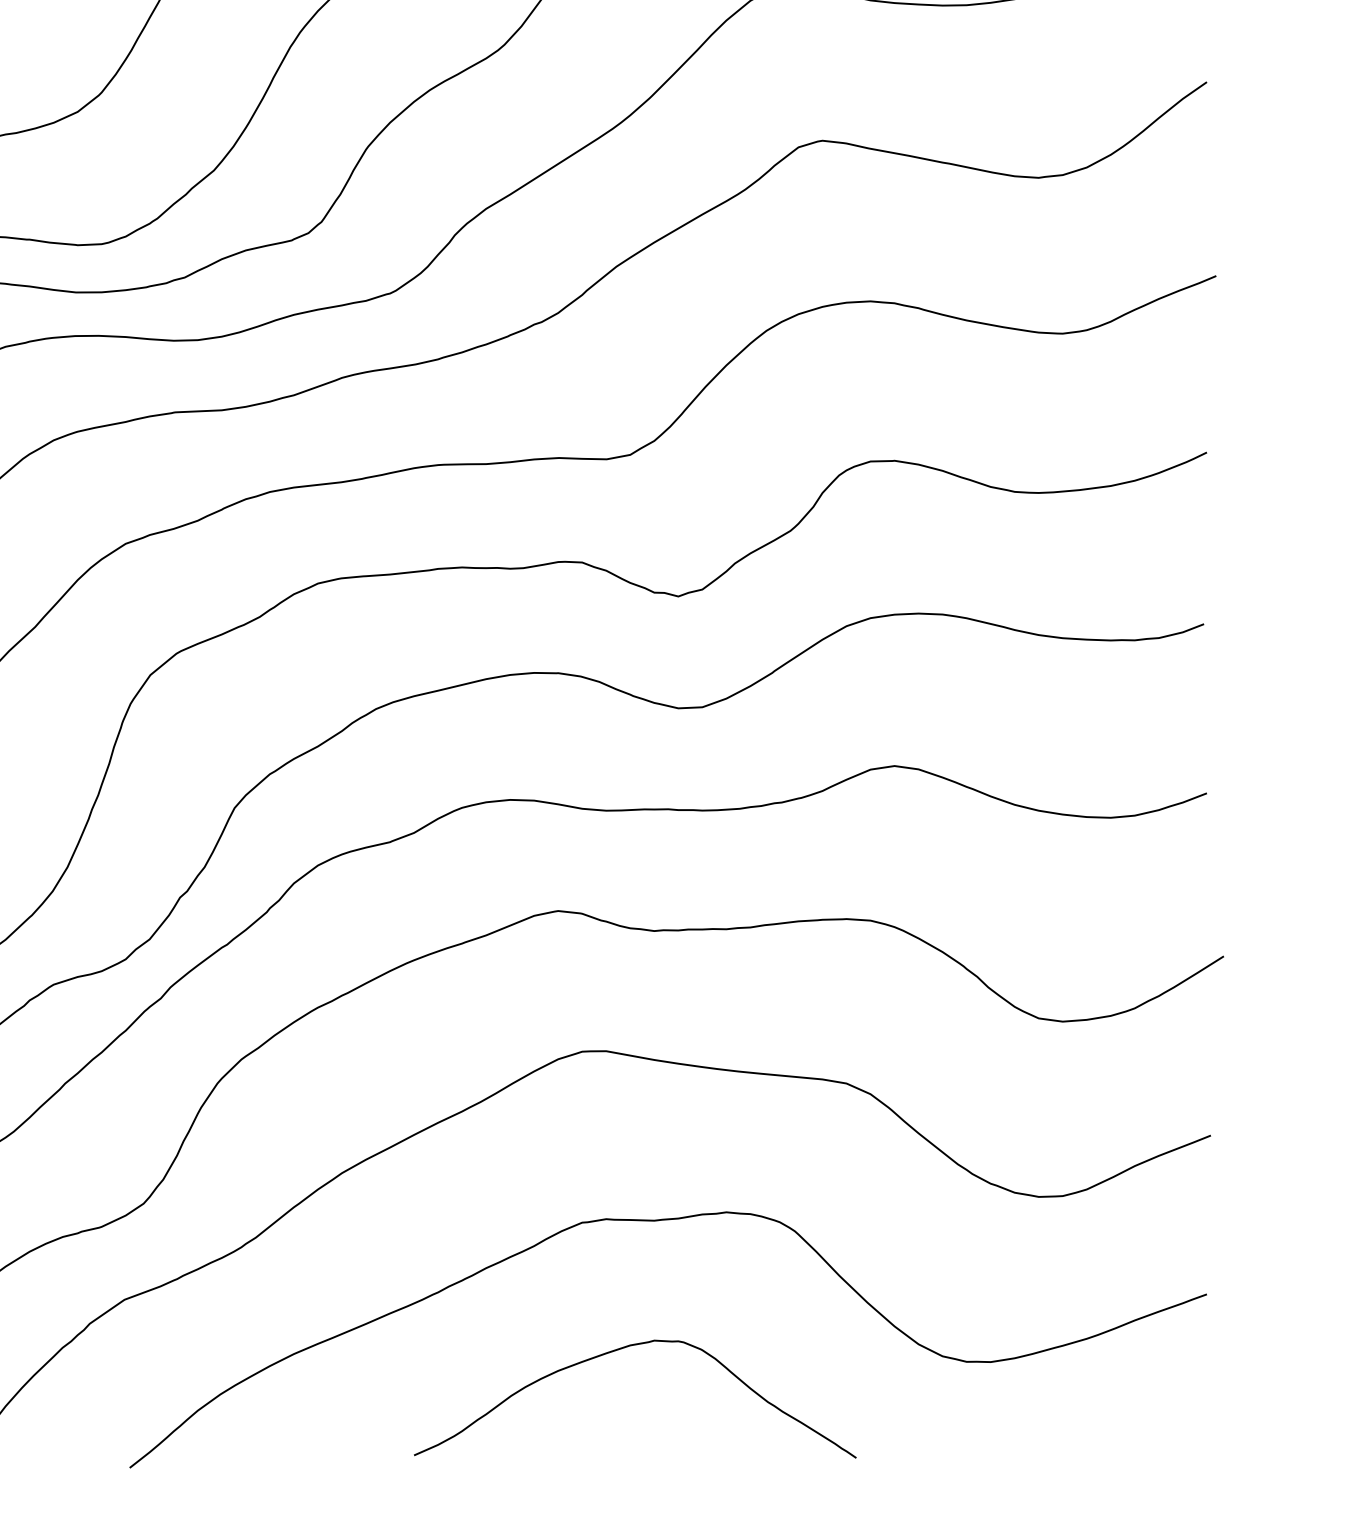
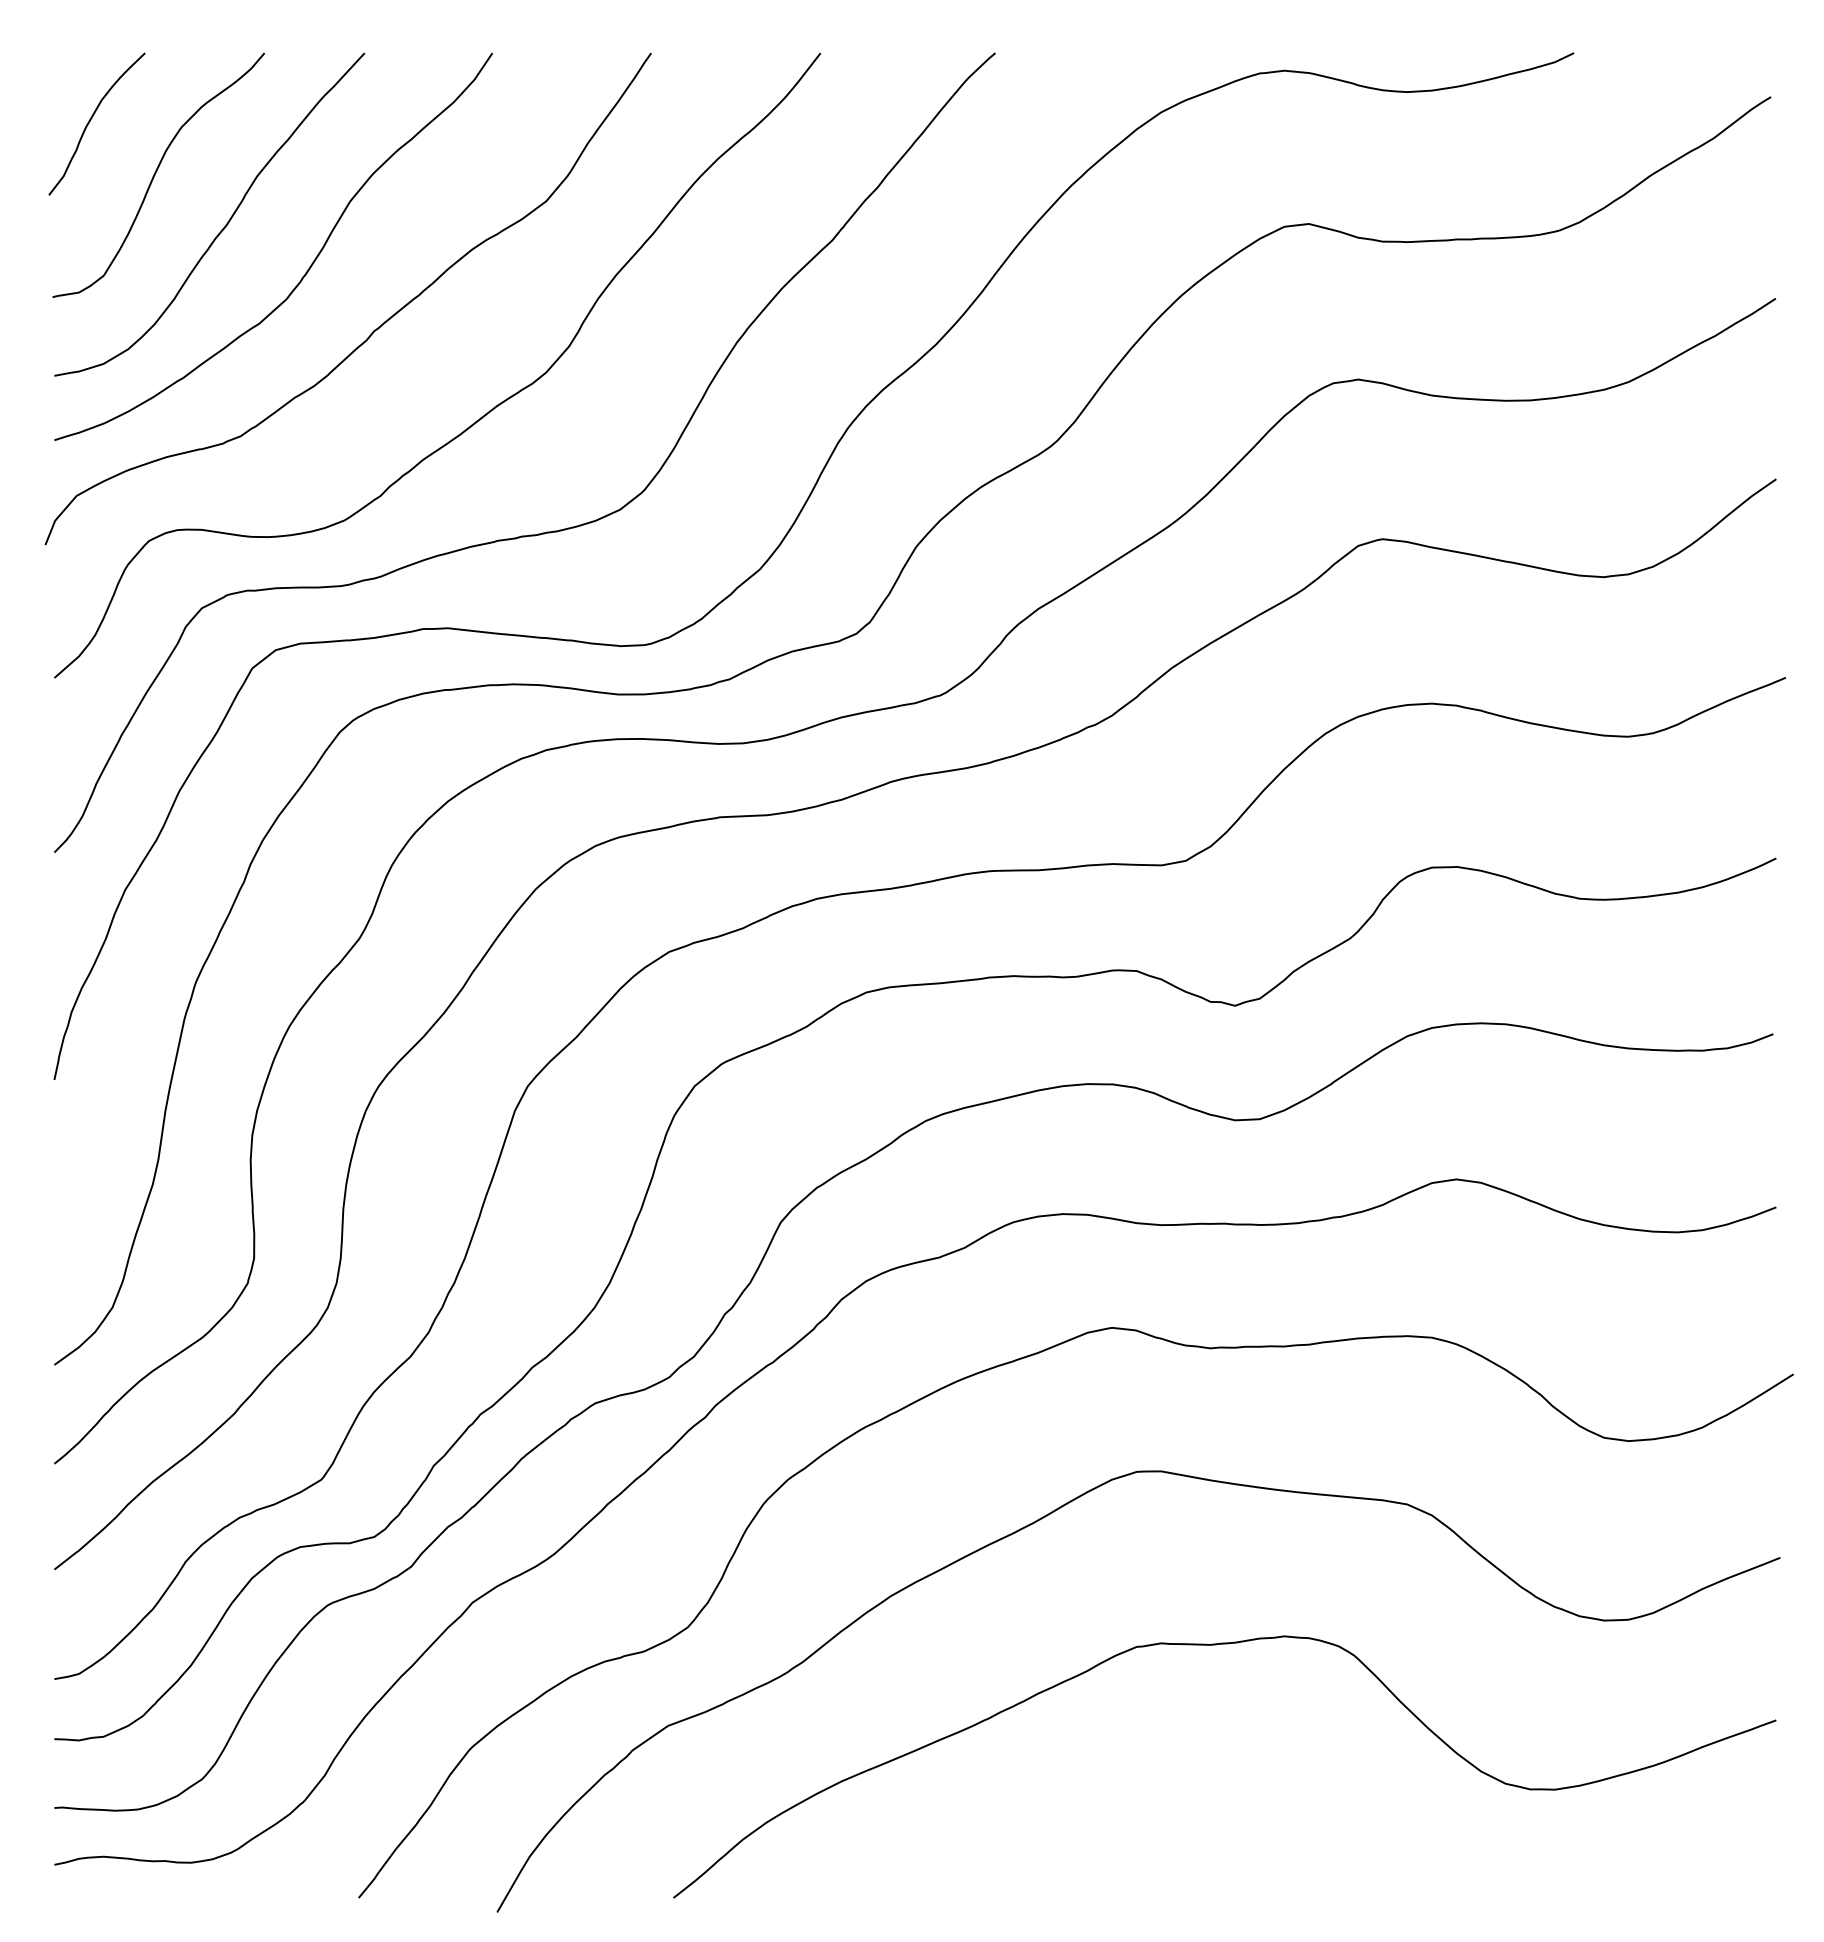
curve: (619, 1350) -> (1174, 1777), removed

